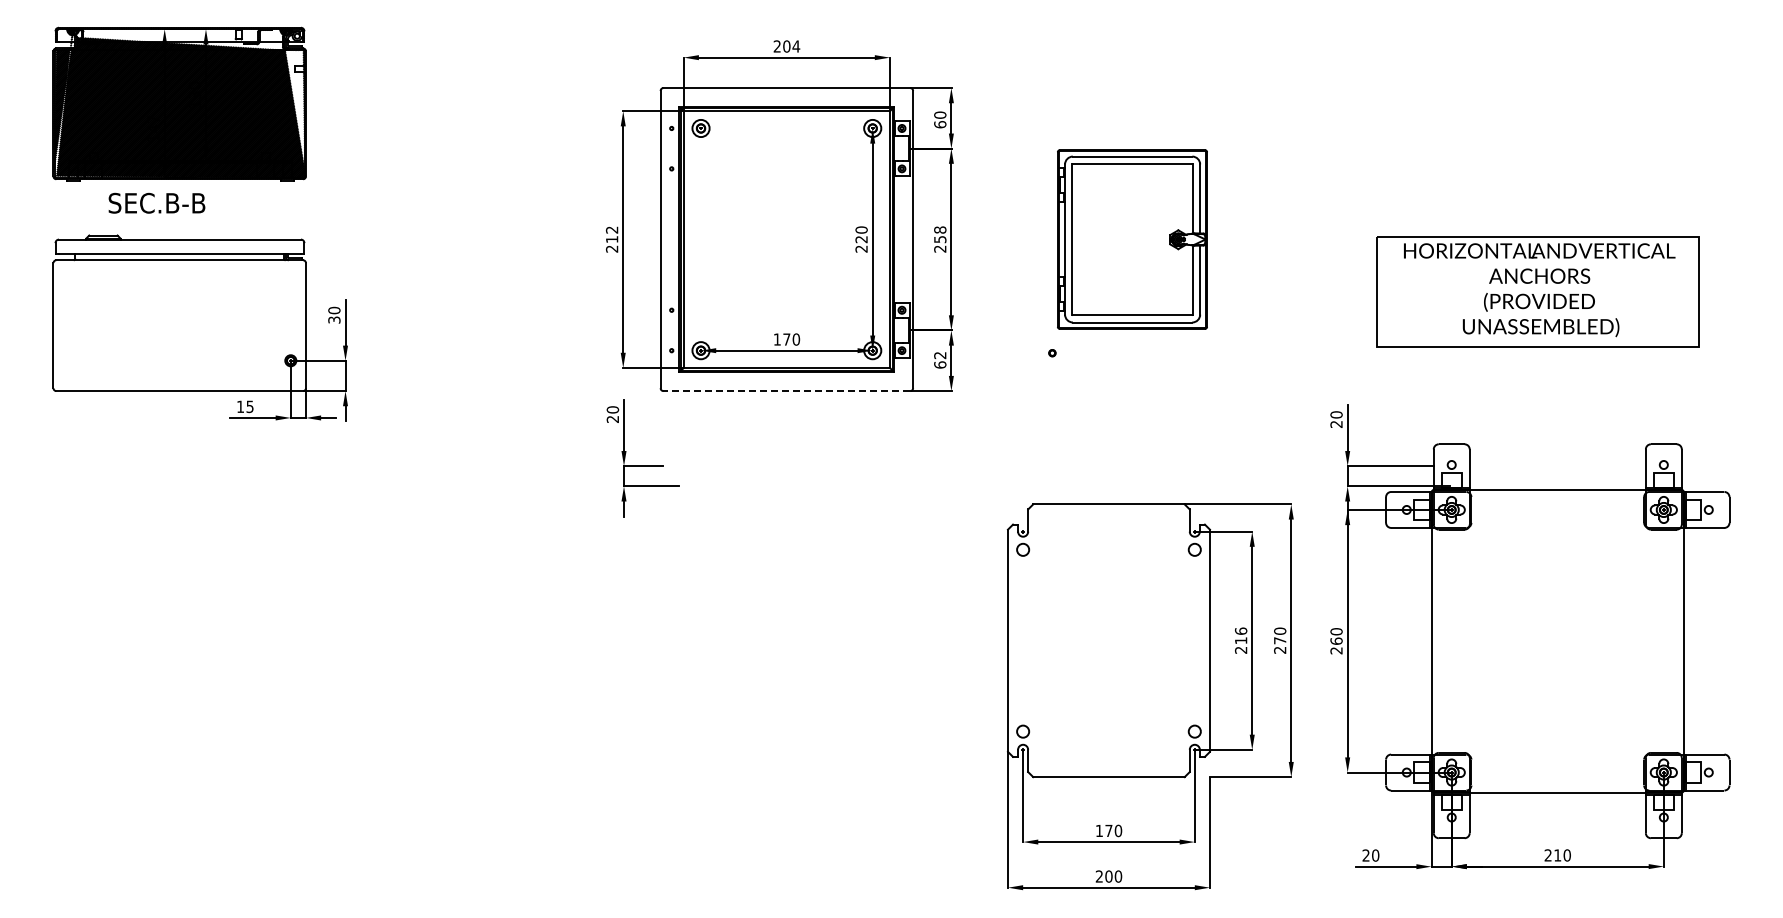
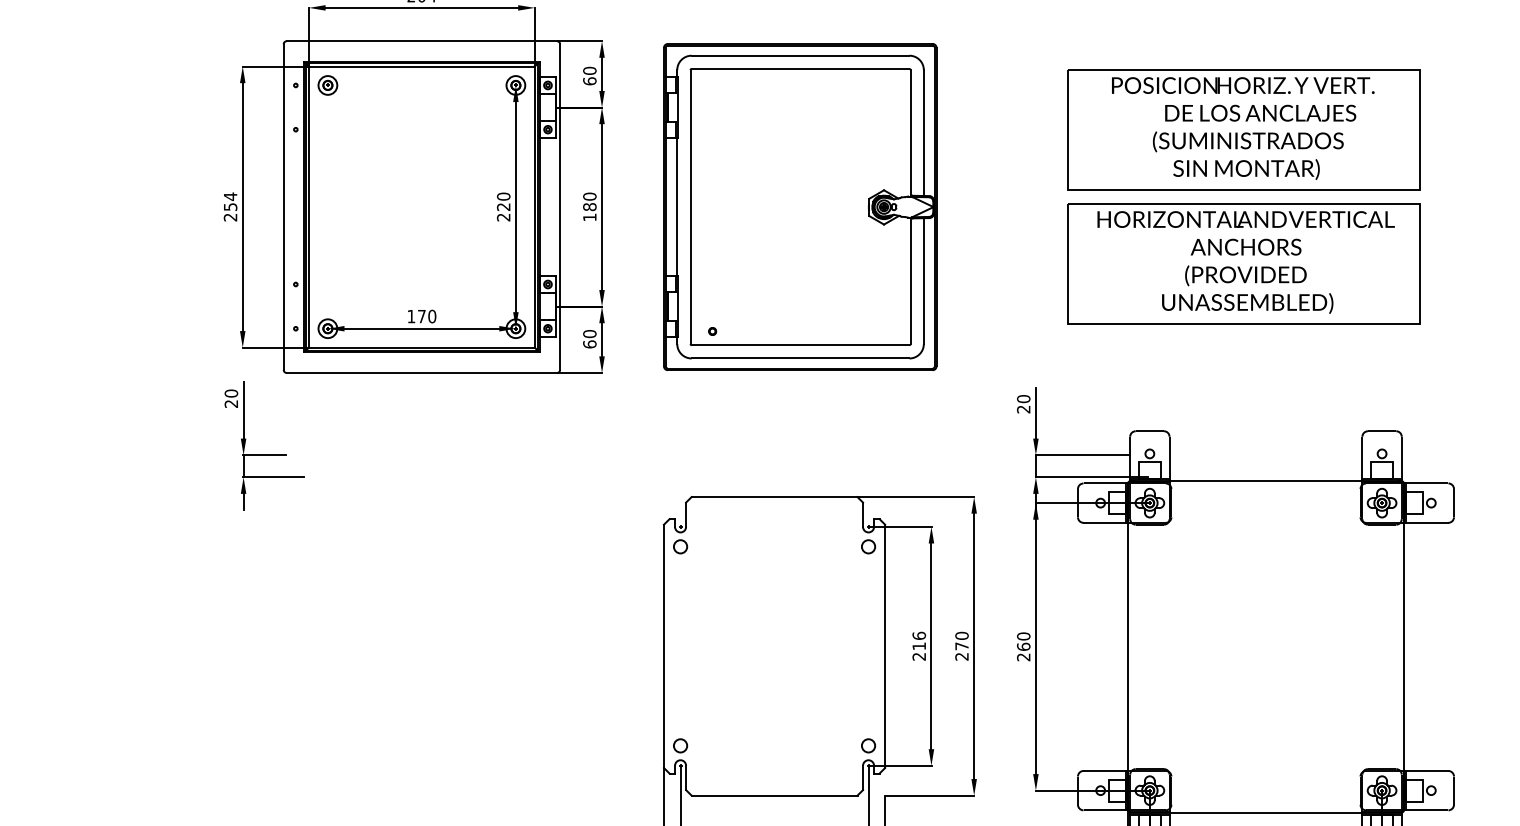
part: (1537, 168) -> (1243, 129), added
text: (611, 234) -> (229, 201), 212 -> 254
text: (940, 239) -> (590, 207), 258 -> 180
part: (1132, 239) -> (800, 207), size x1.67
text: (940, 355) -> (590, 334), 62 -> 60
line: (786, 391) -> (421, 373), dashed -> solid

